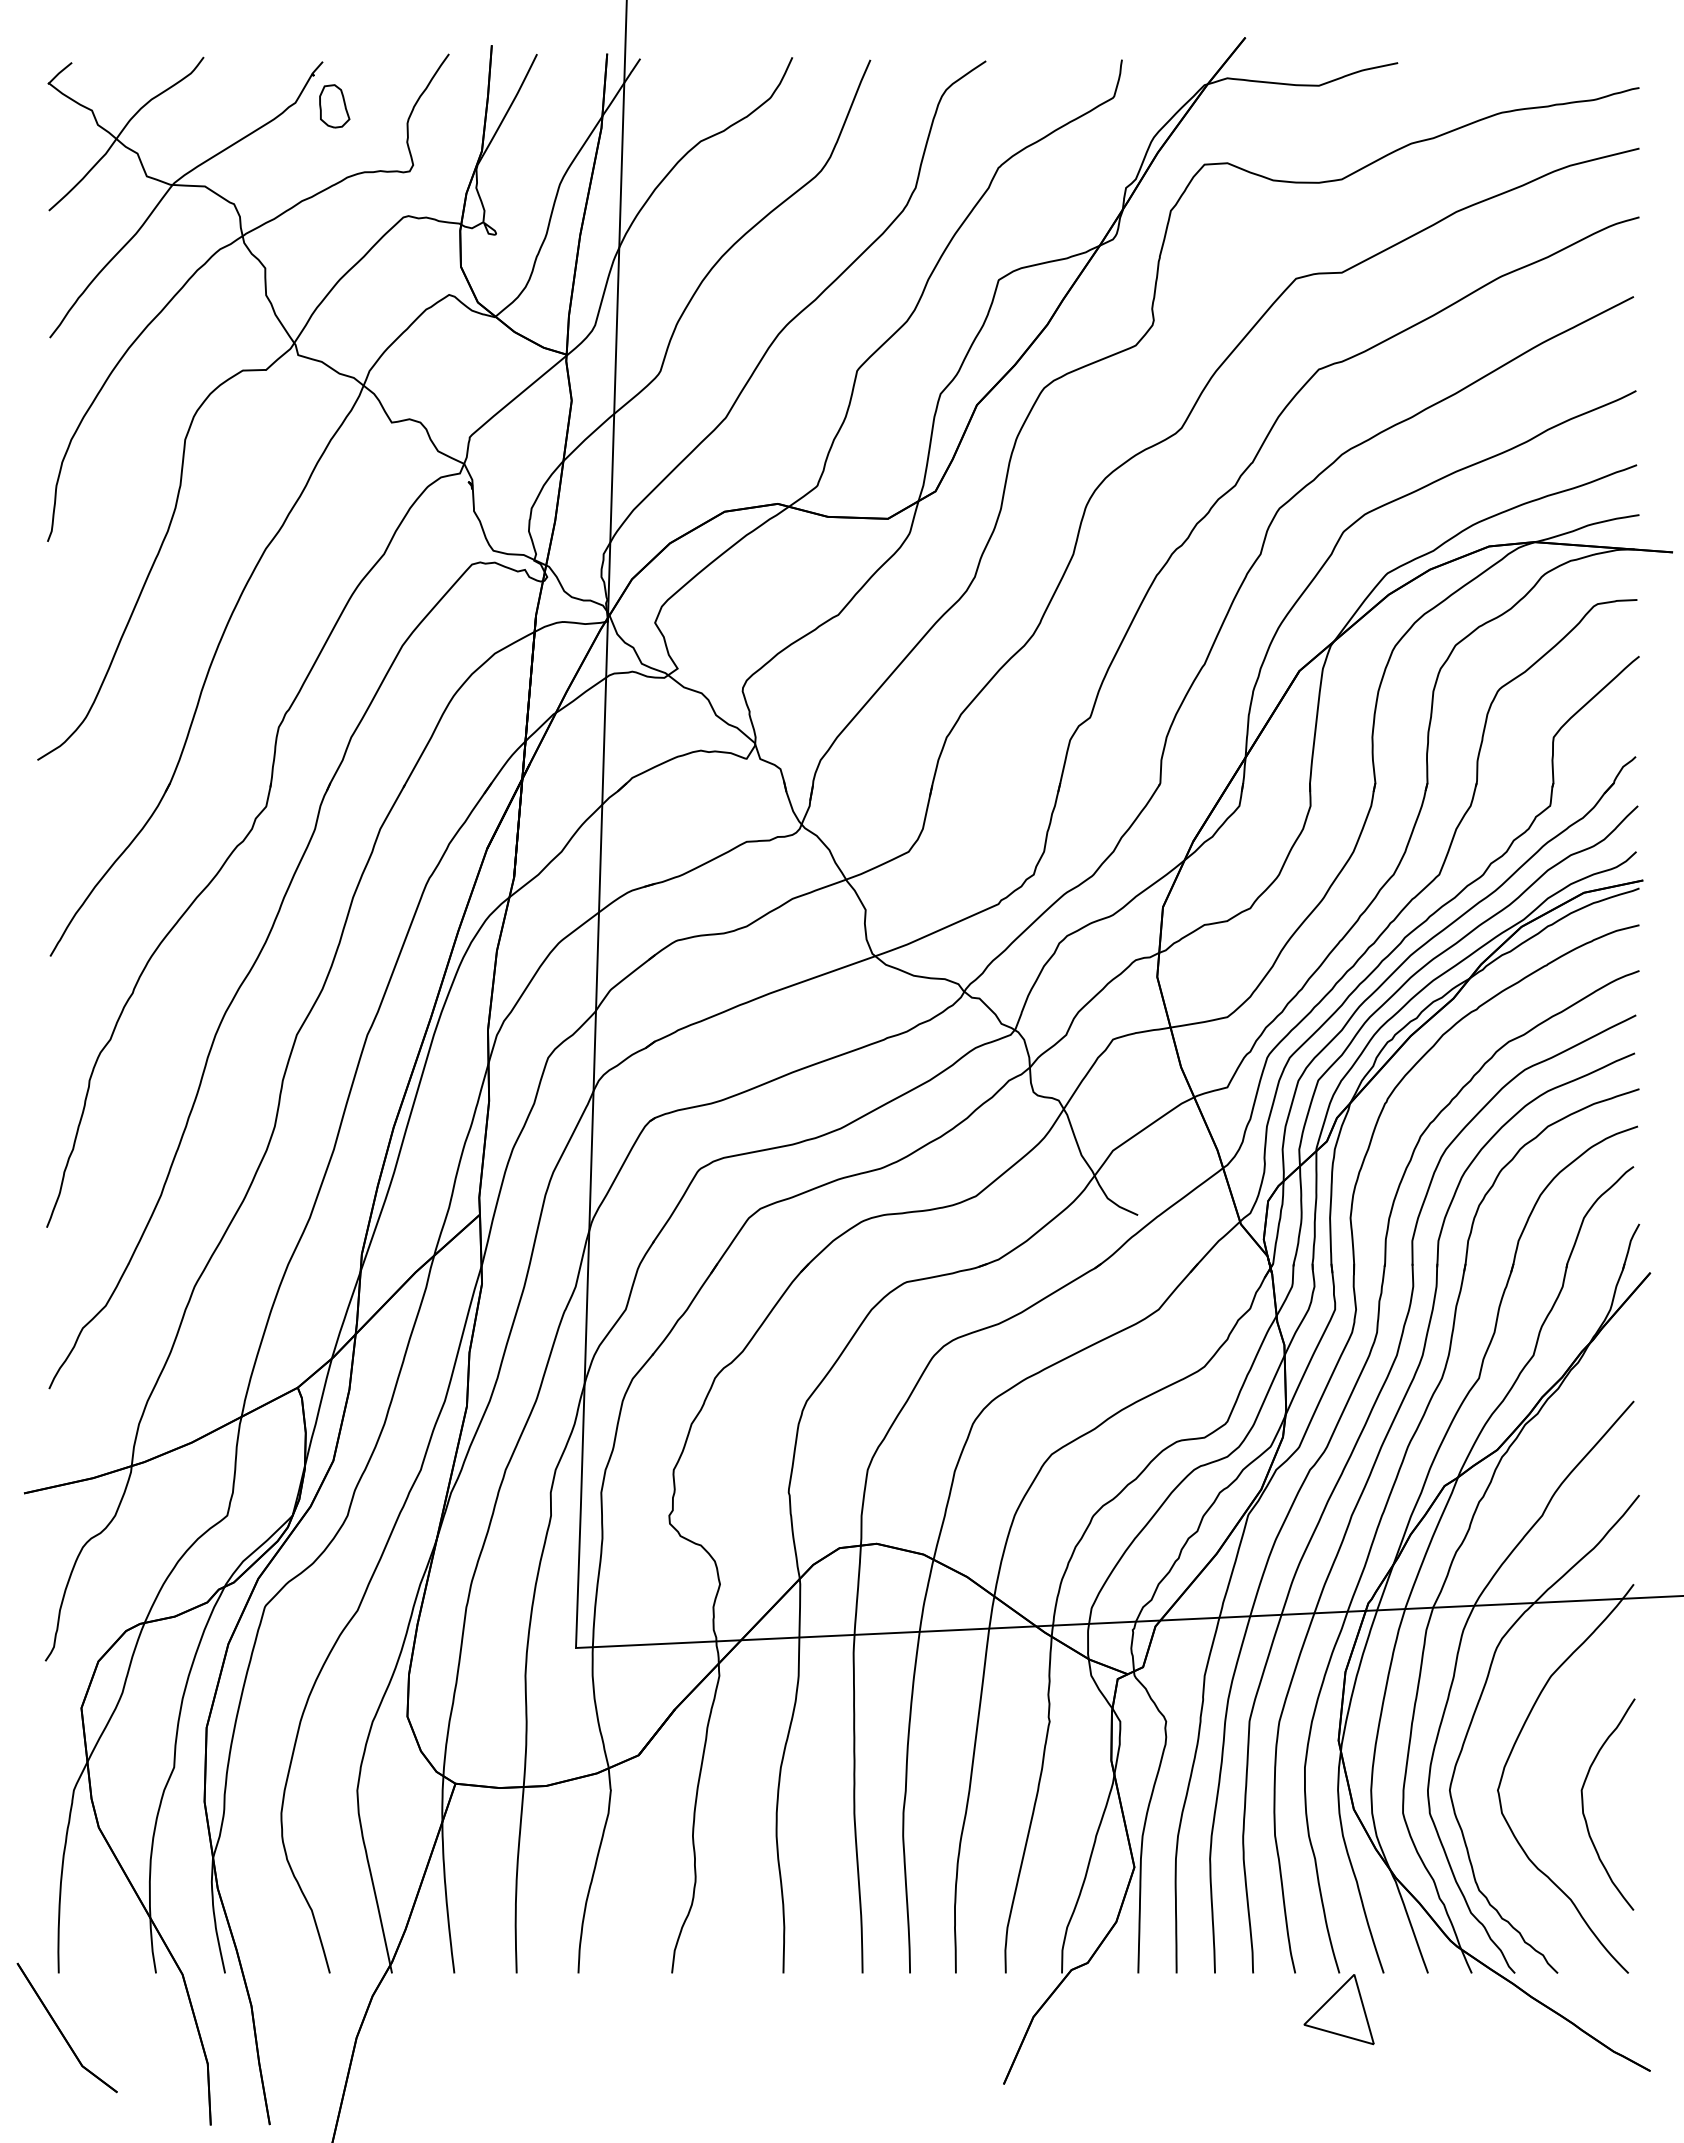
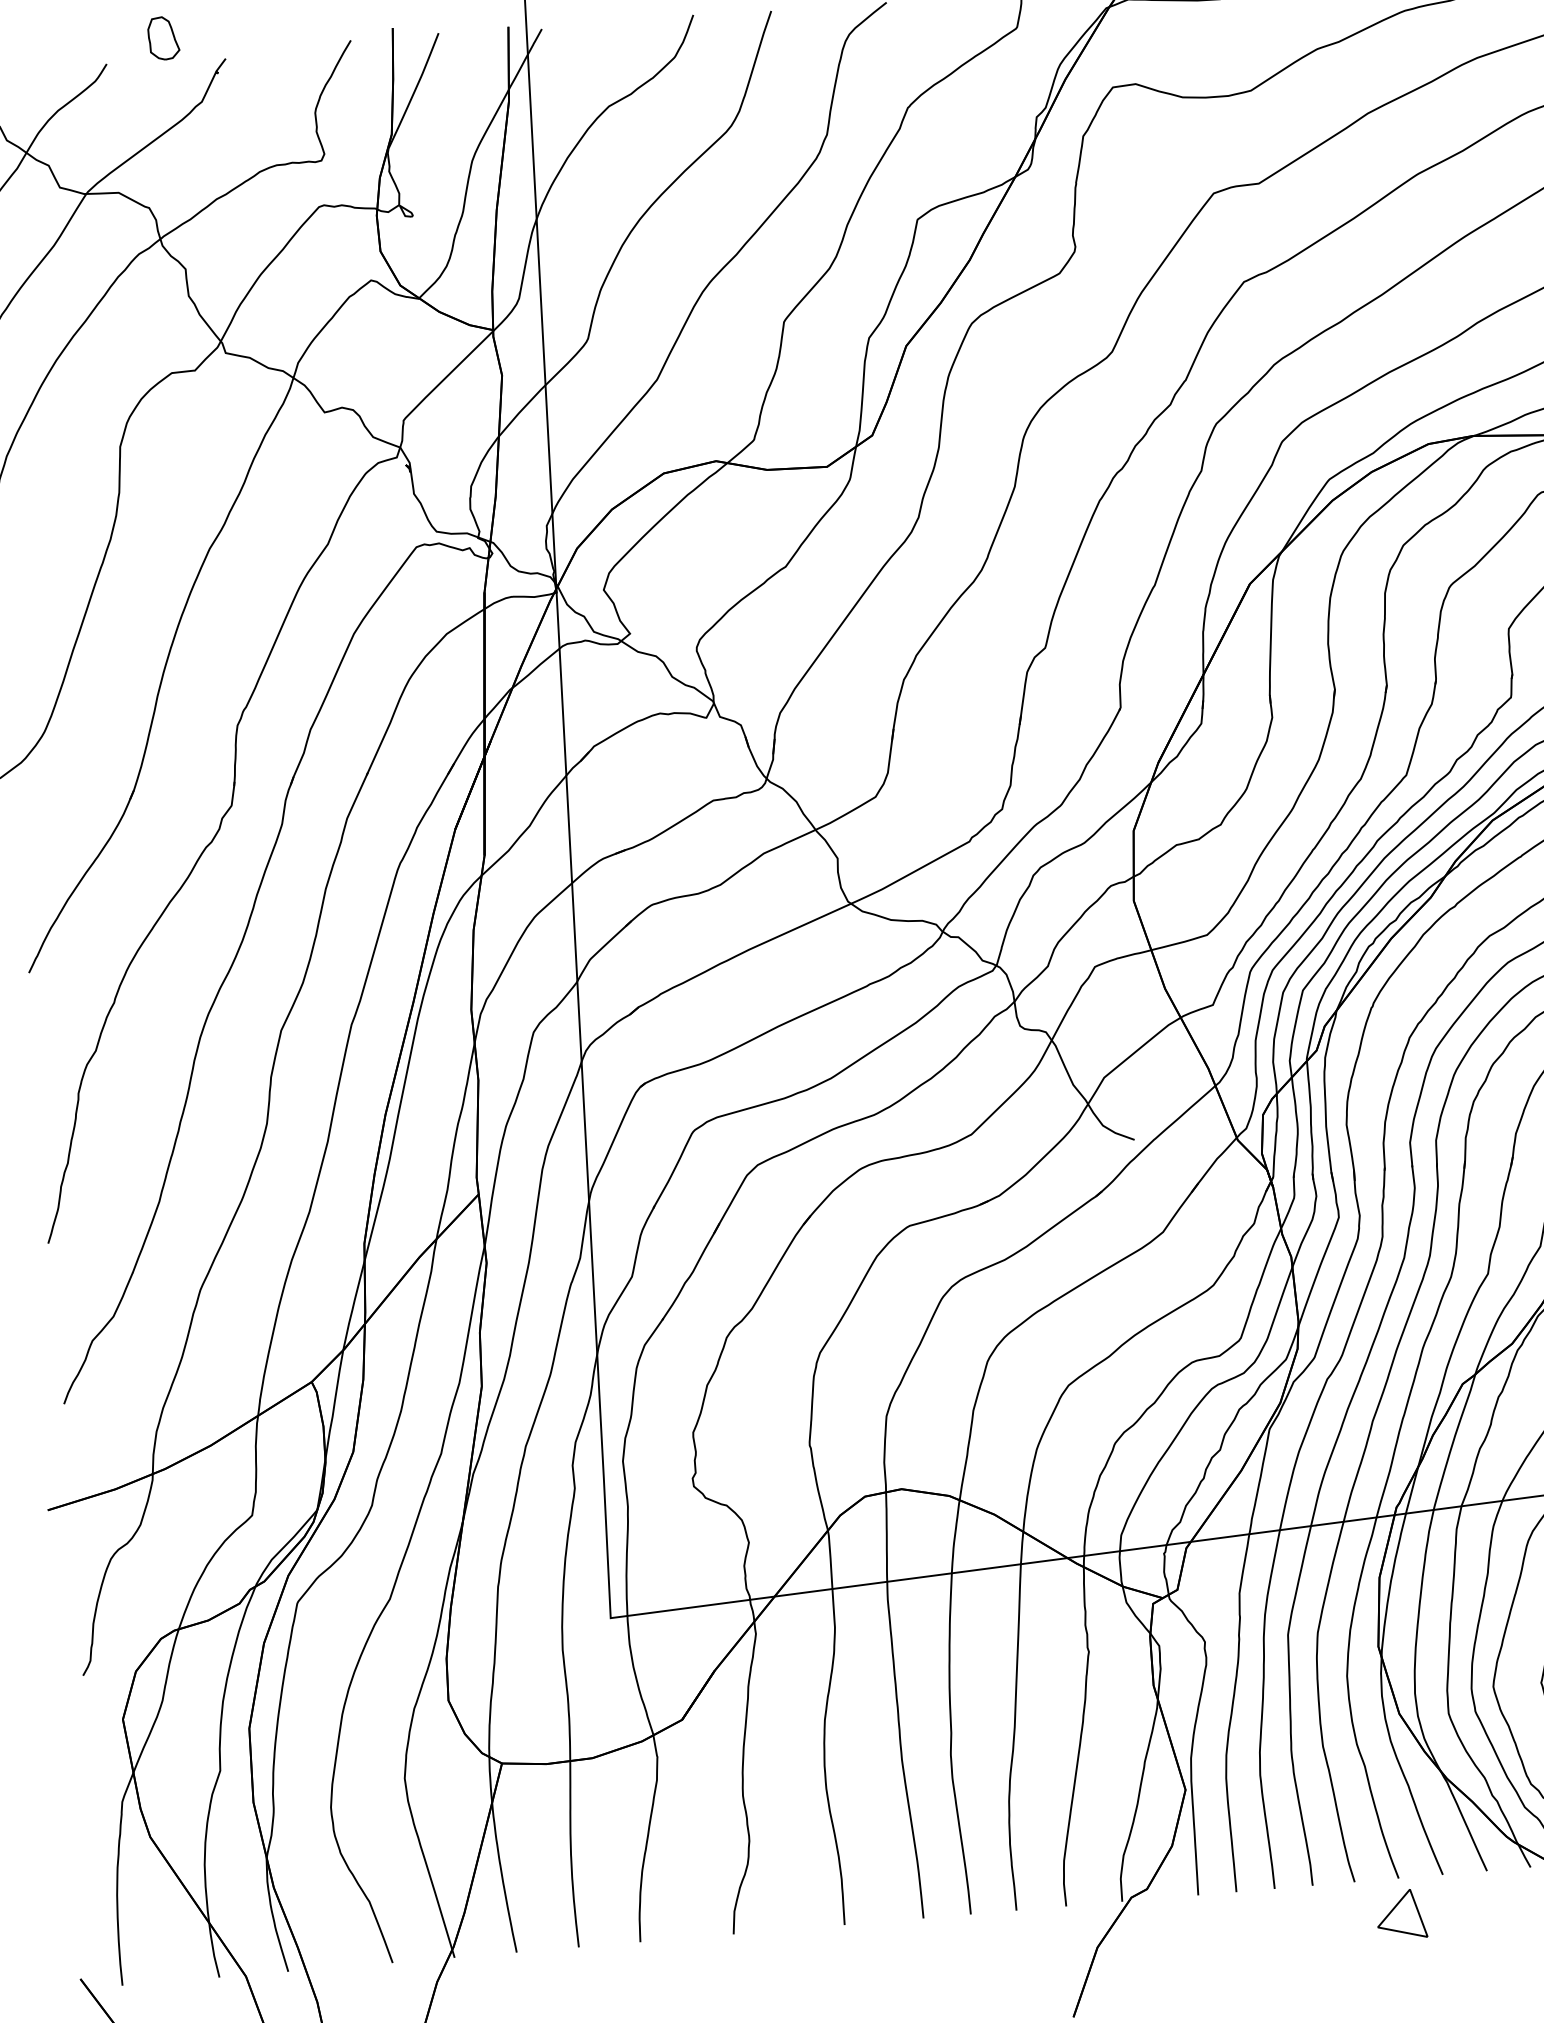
part: (334, 106) -> (163, 38), moved
part: (1338, 2009) -> (1400, 1914), size x0.7

